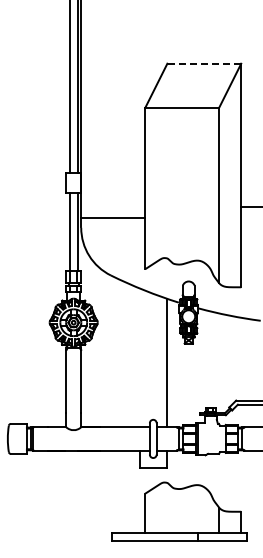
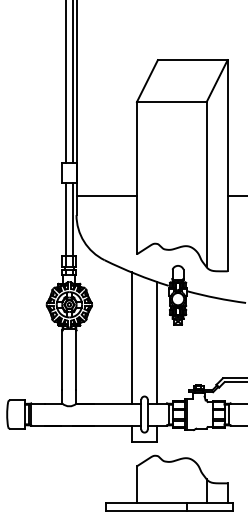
line: (204, 63) -> (192, 59), dashed -> solid
line: (113, 218) -> (106, 195), moved
line: (139, 357) -> (131, 337), added

